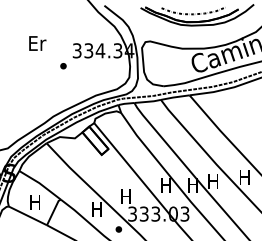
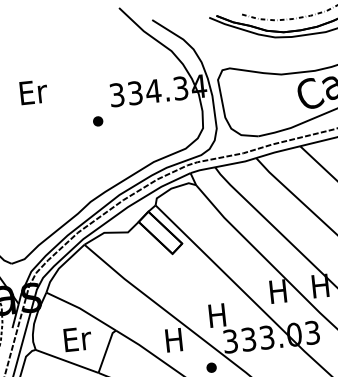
text: (37, 43) -> (33, 92), moved
text: (35, 202) -> (76, 339), H -> Er

